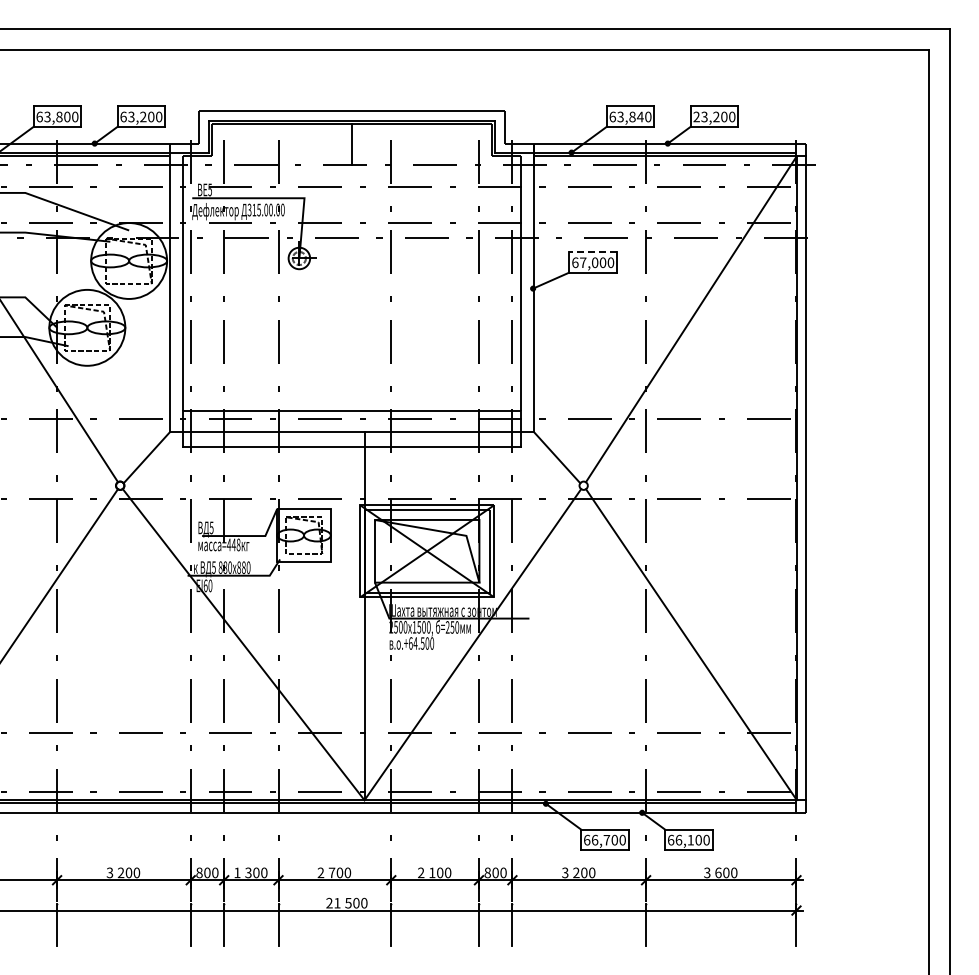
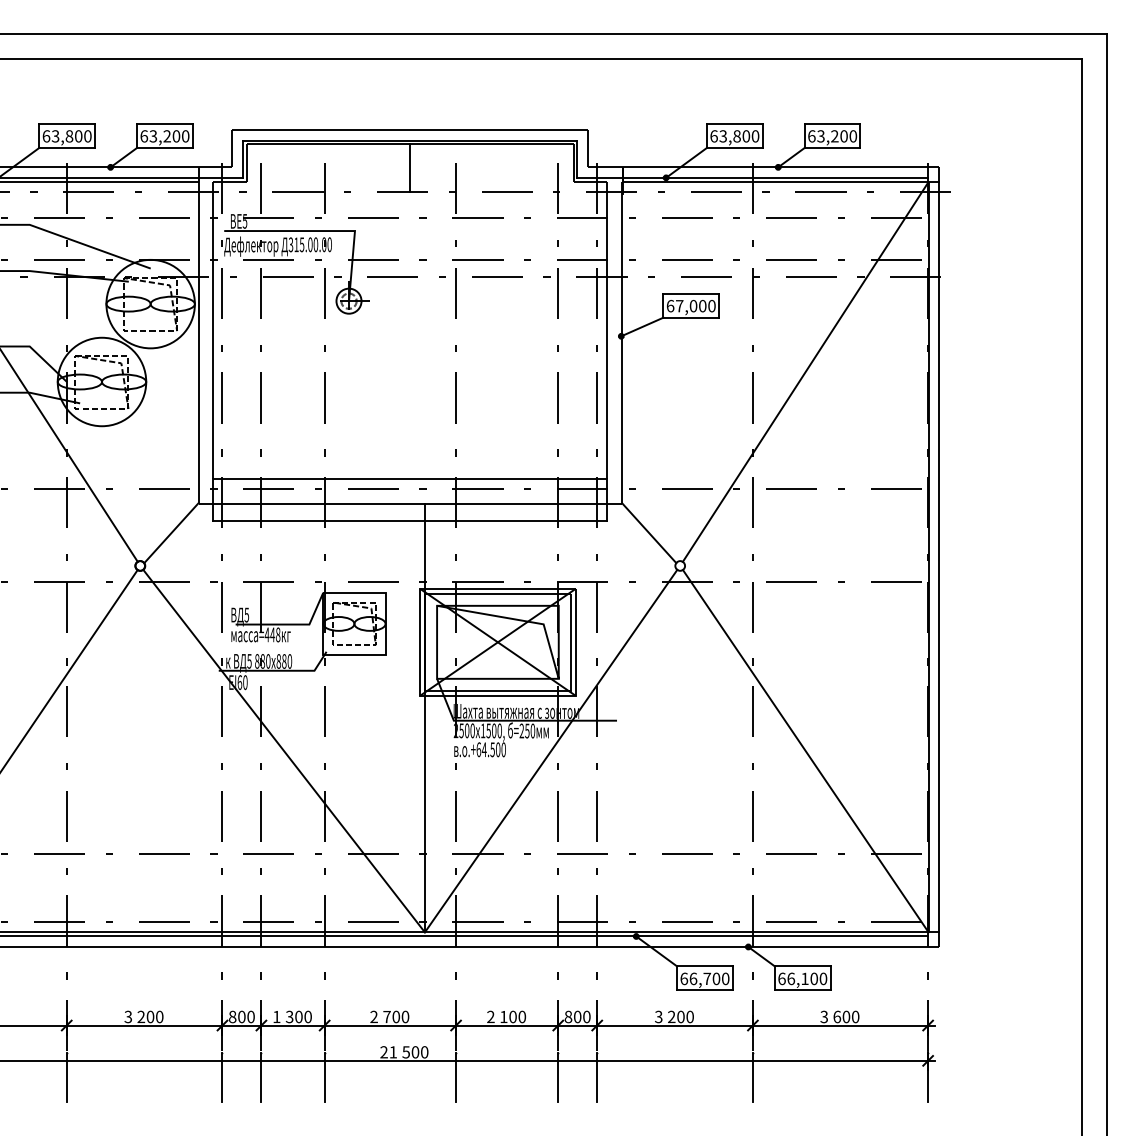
text: (639, 116) -> (745, 135), 63,840 -> 63,800
text: (696, 116) -> (811, 135), 23,200 -> 63,200
line: (593, 252) -> (691, 294), dashed -> solid

